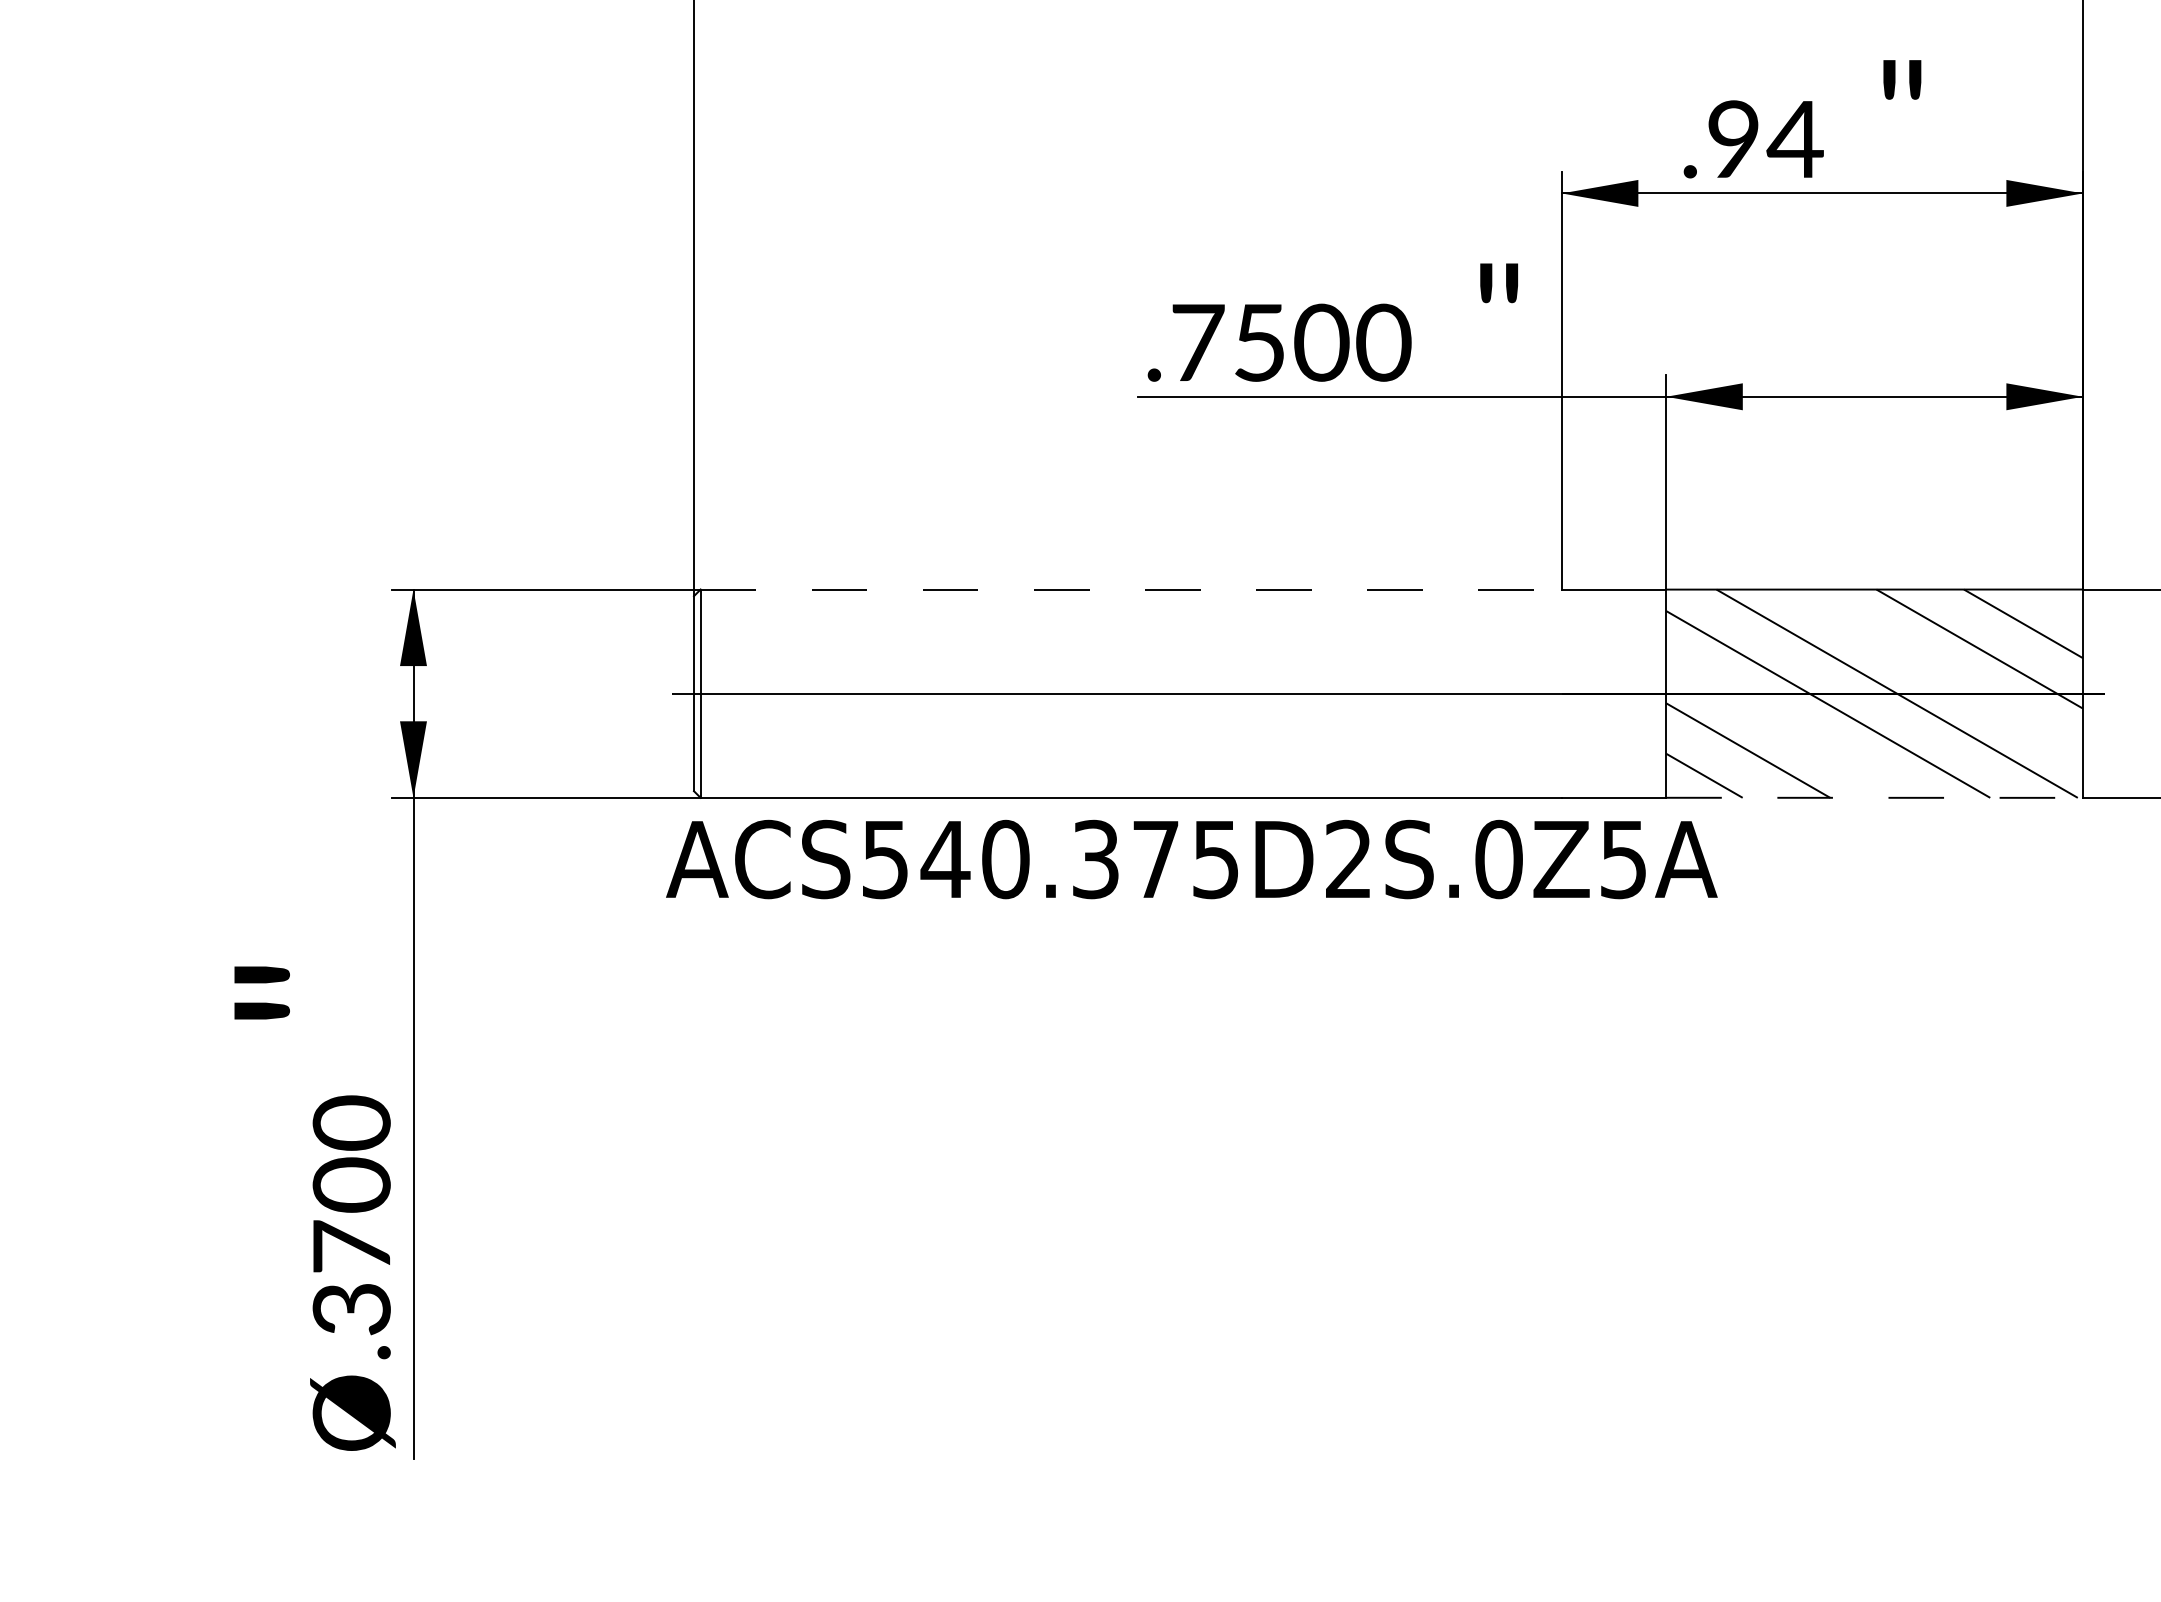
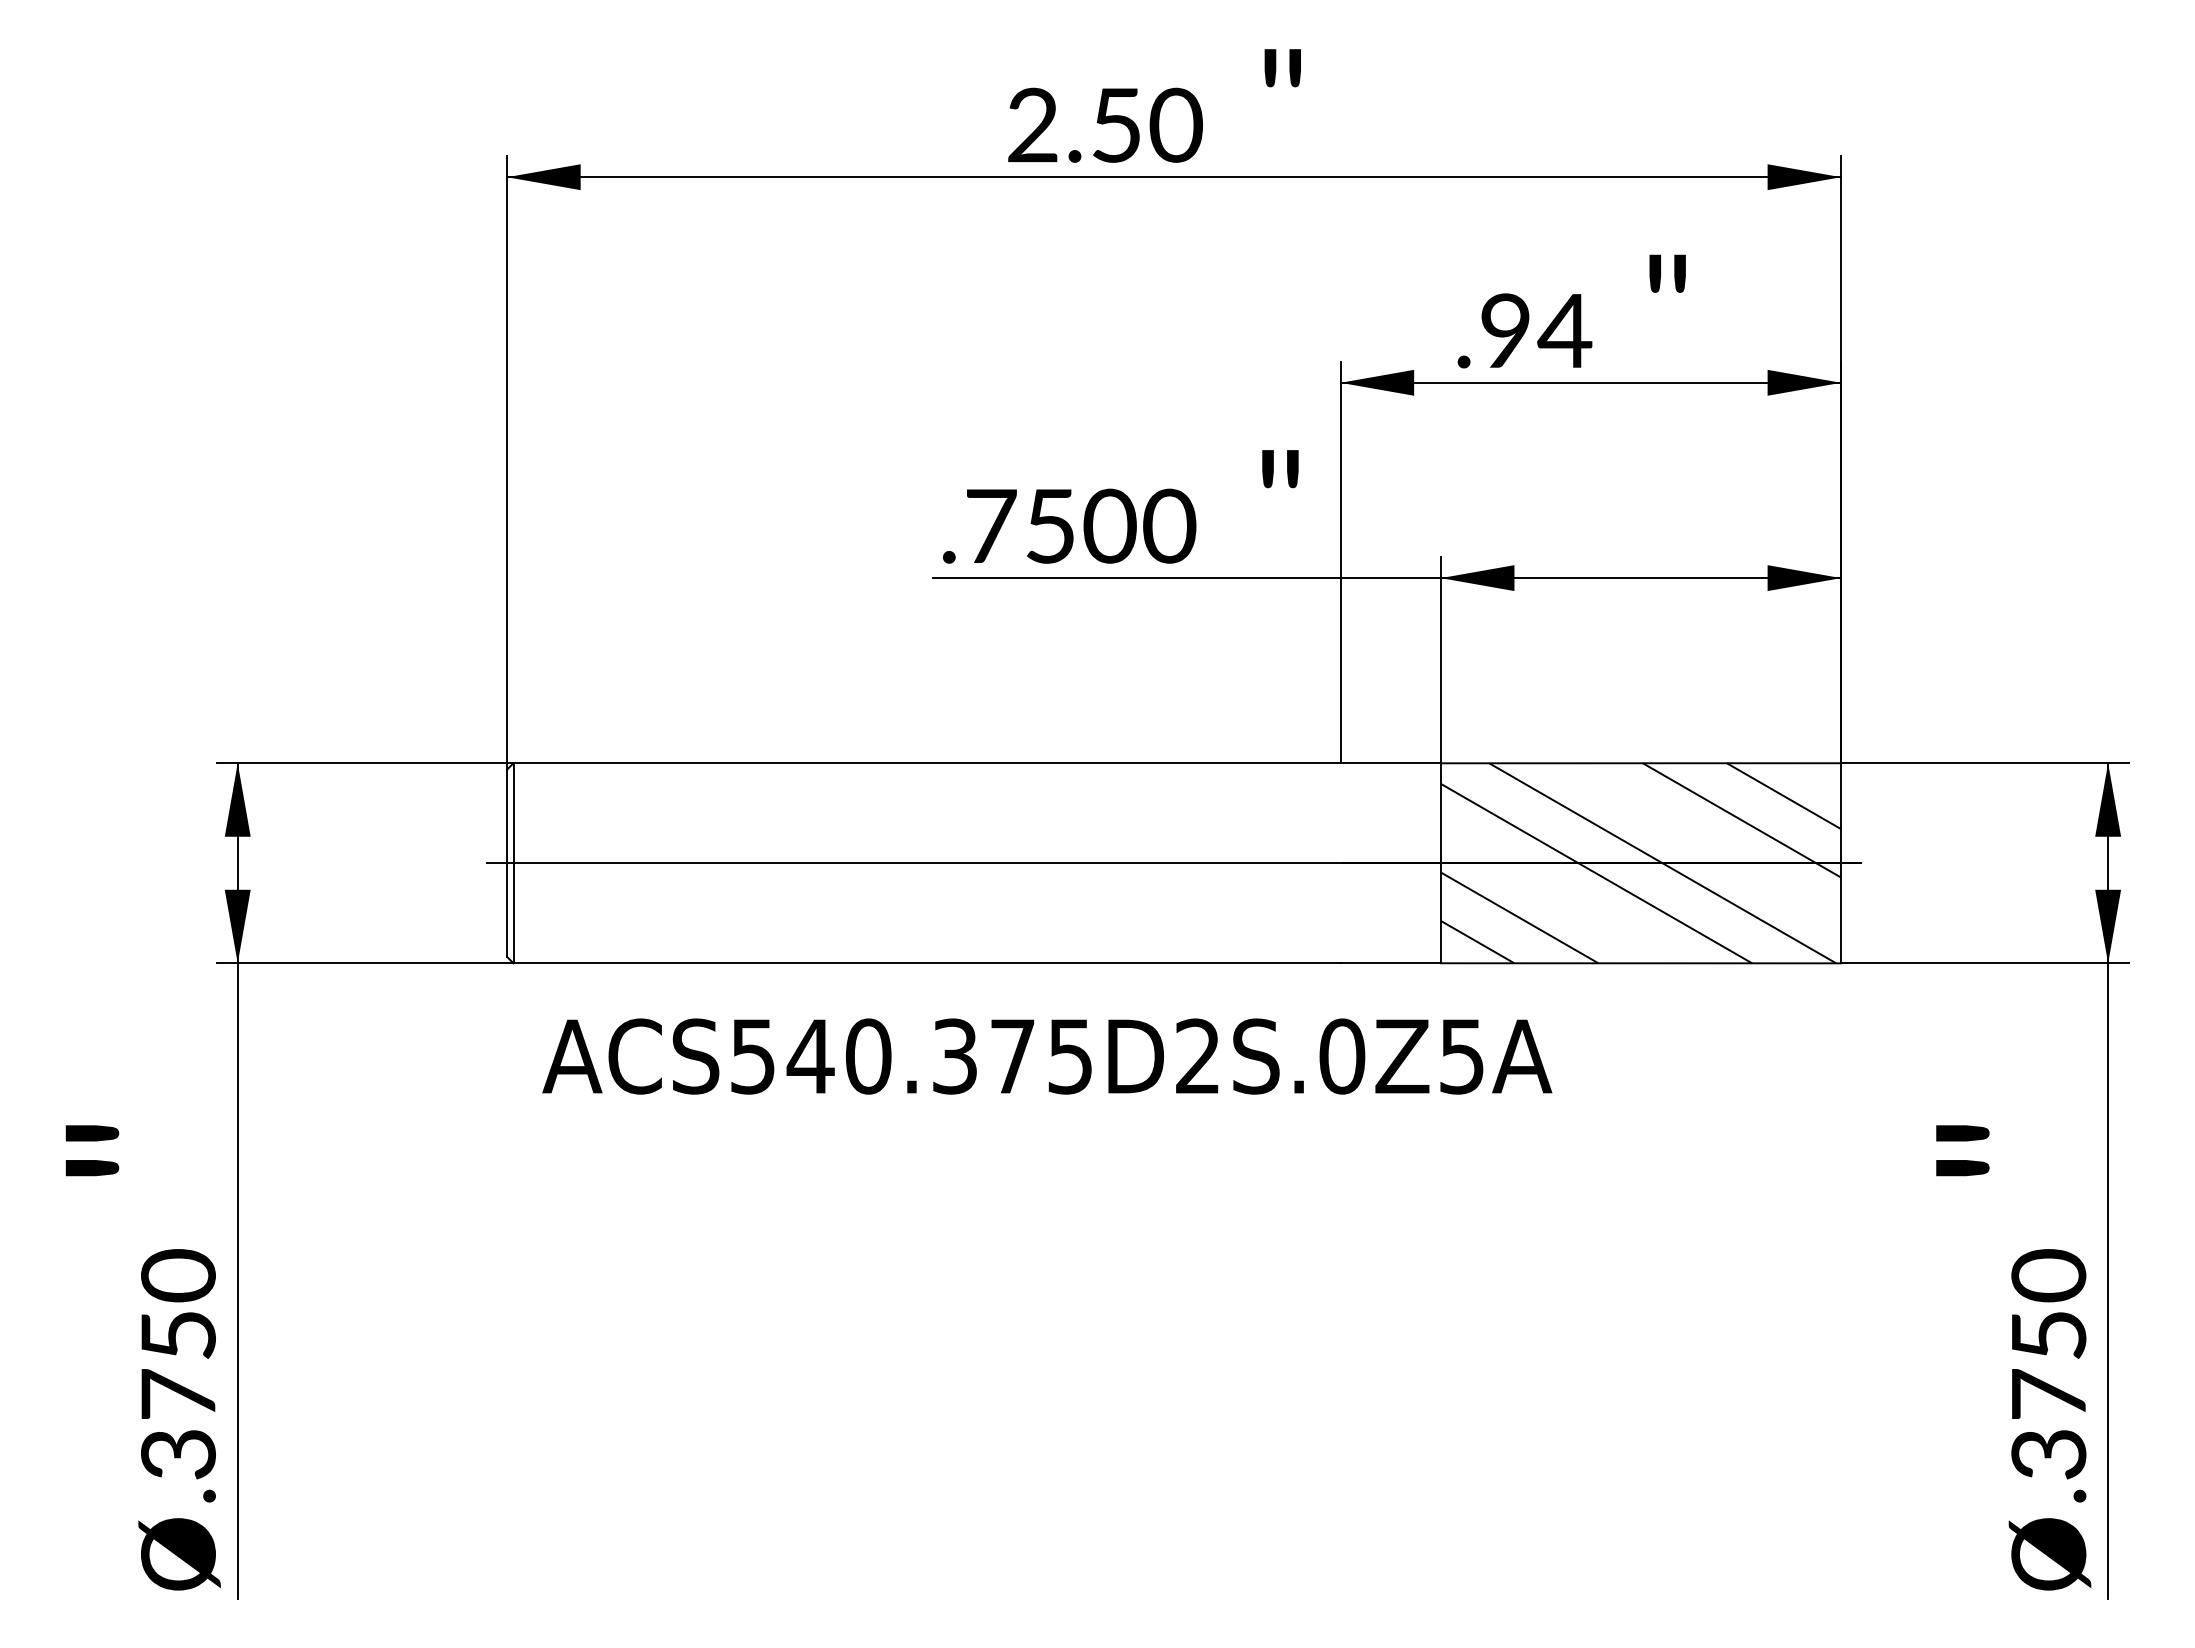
line: (1131, 589) -> (927, 763), dashed -> solid
line: (1875, 798) -> (1641, 963), dashed -> solid
text: (1192, 859) -> (1047, 1056), moved
text: (351, 1184) -> (178, 1334), .3700 -> .3750

